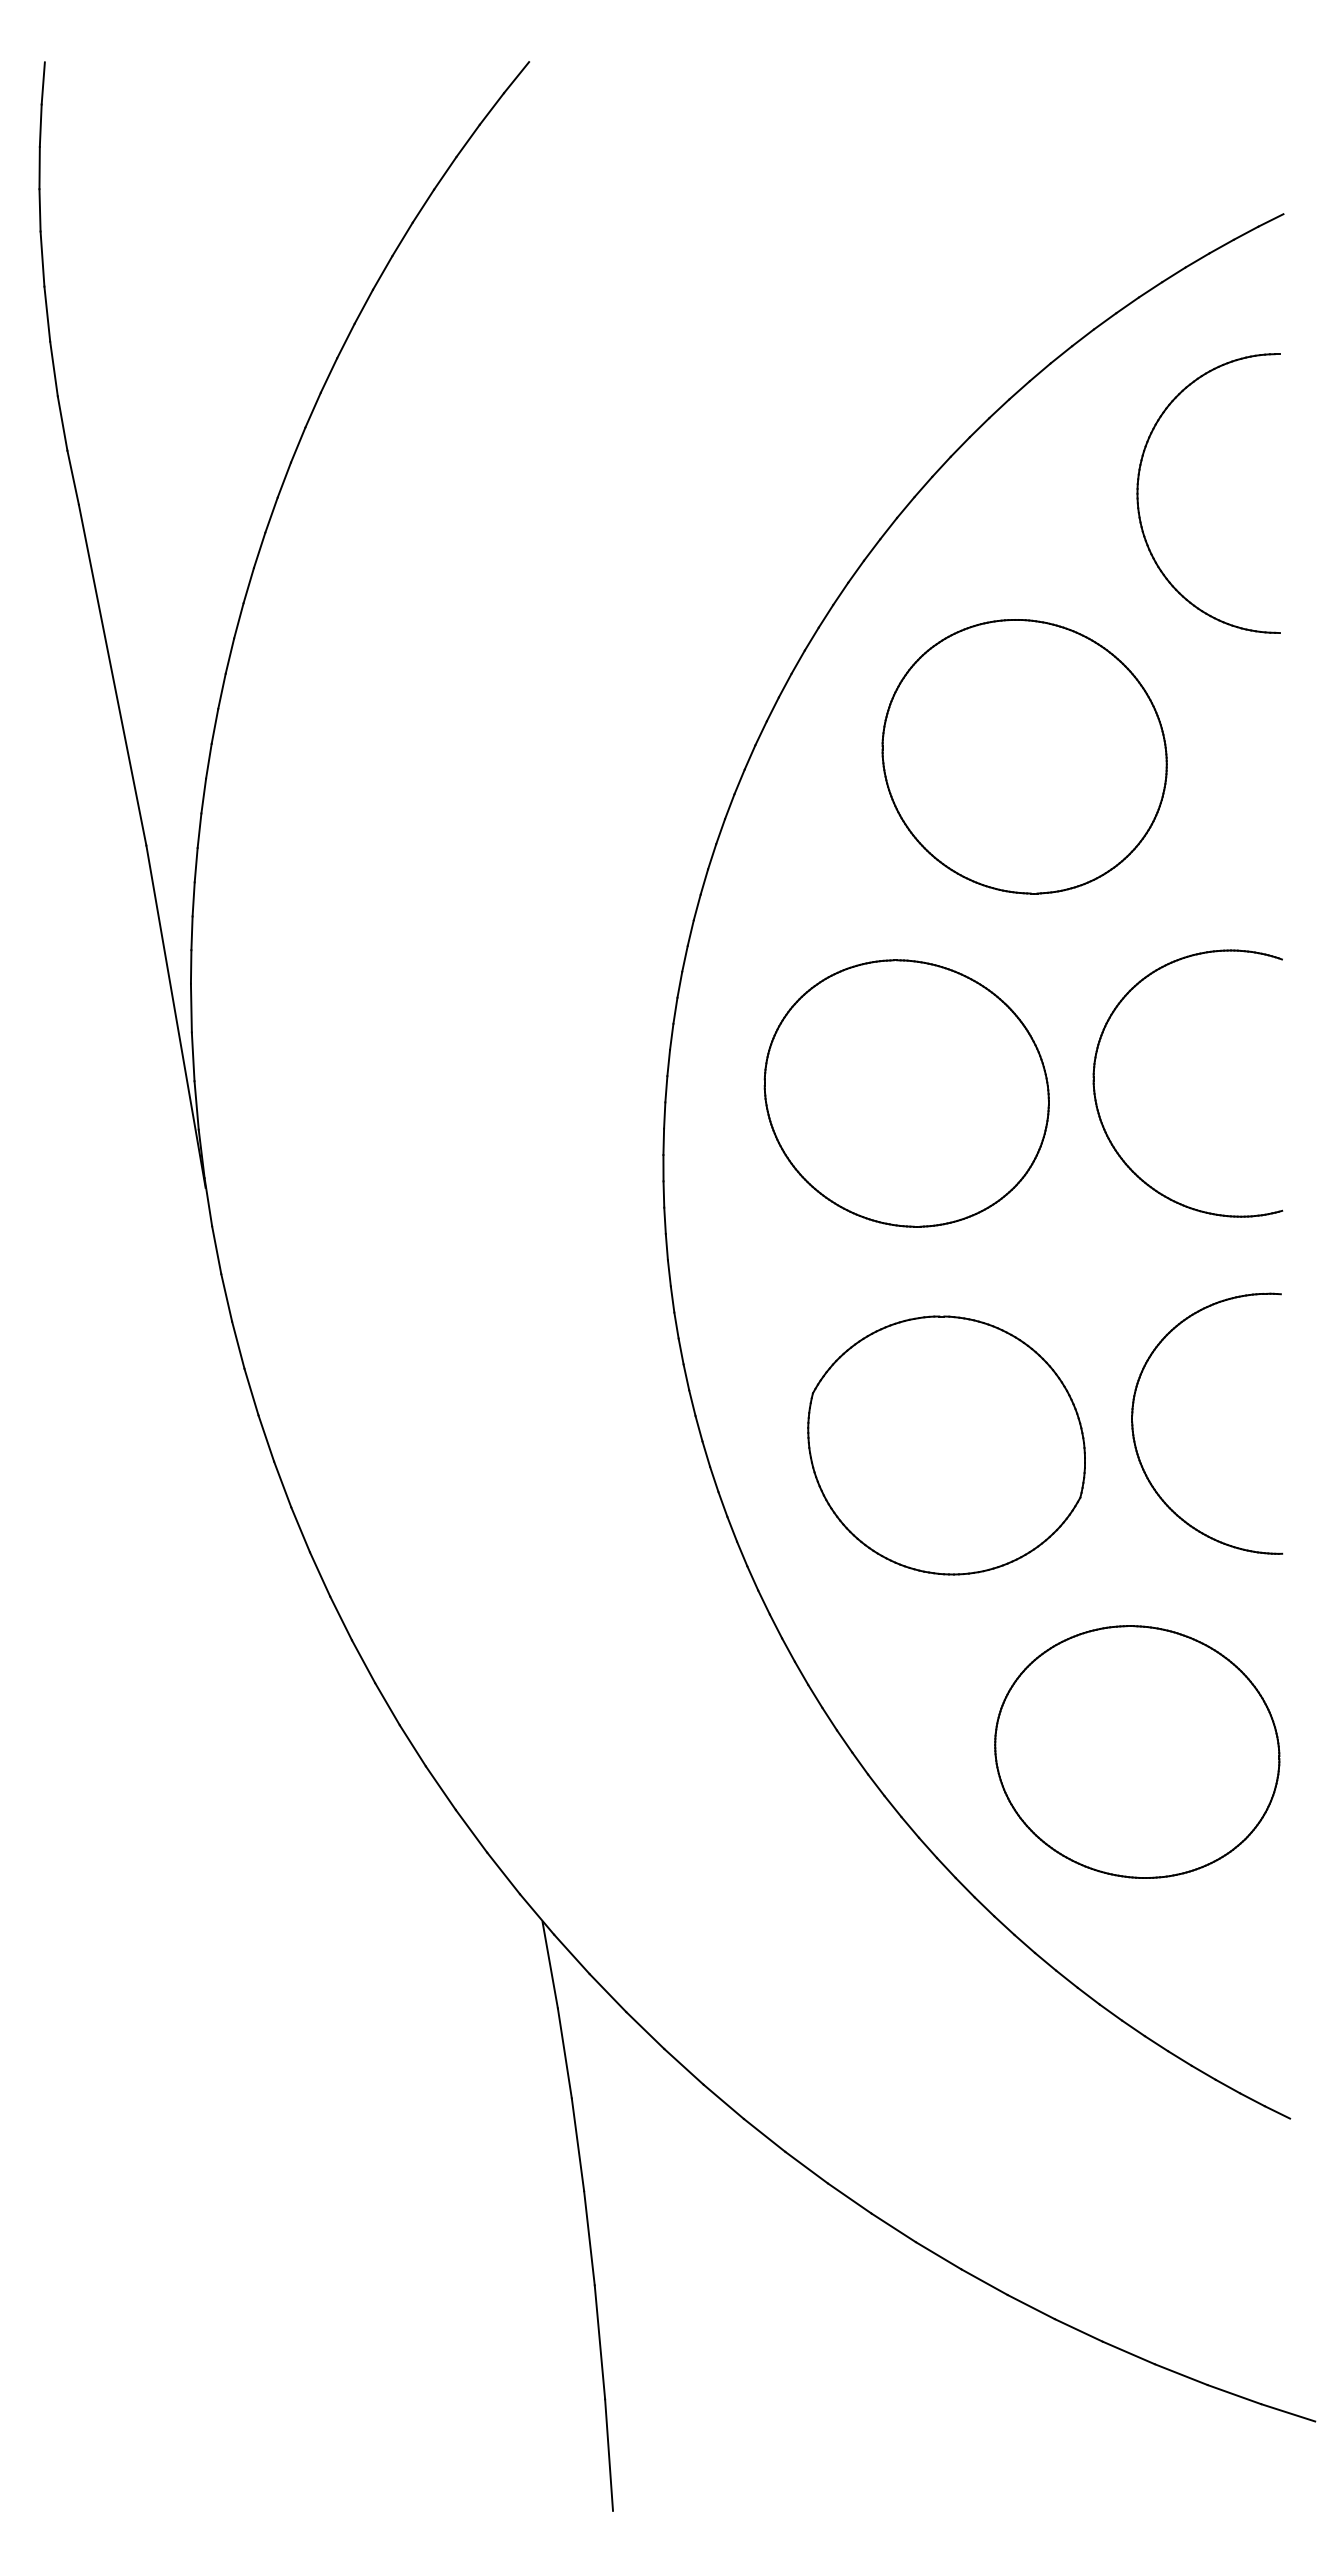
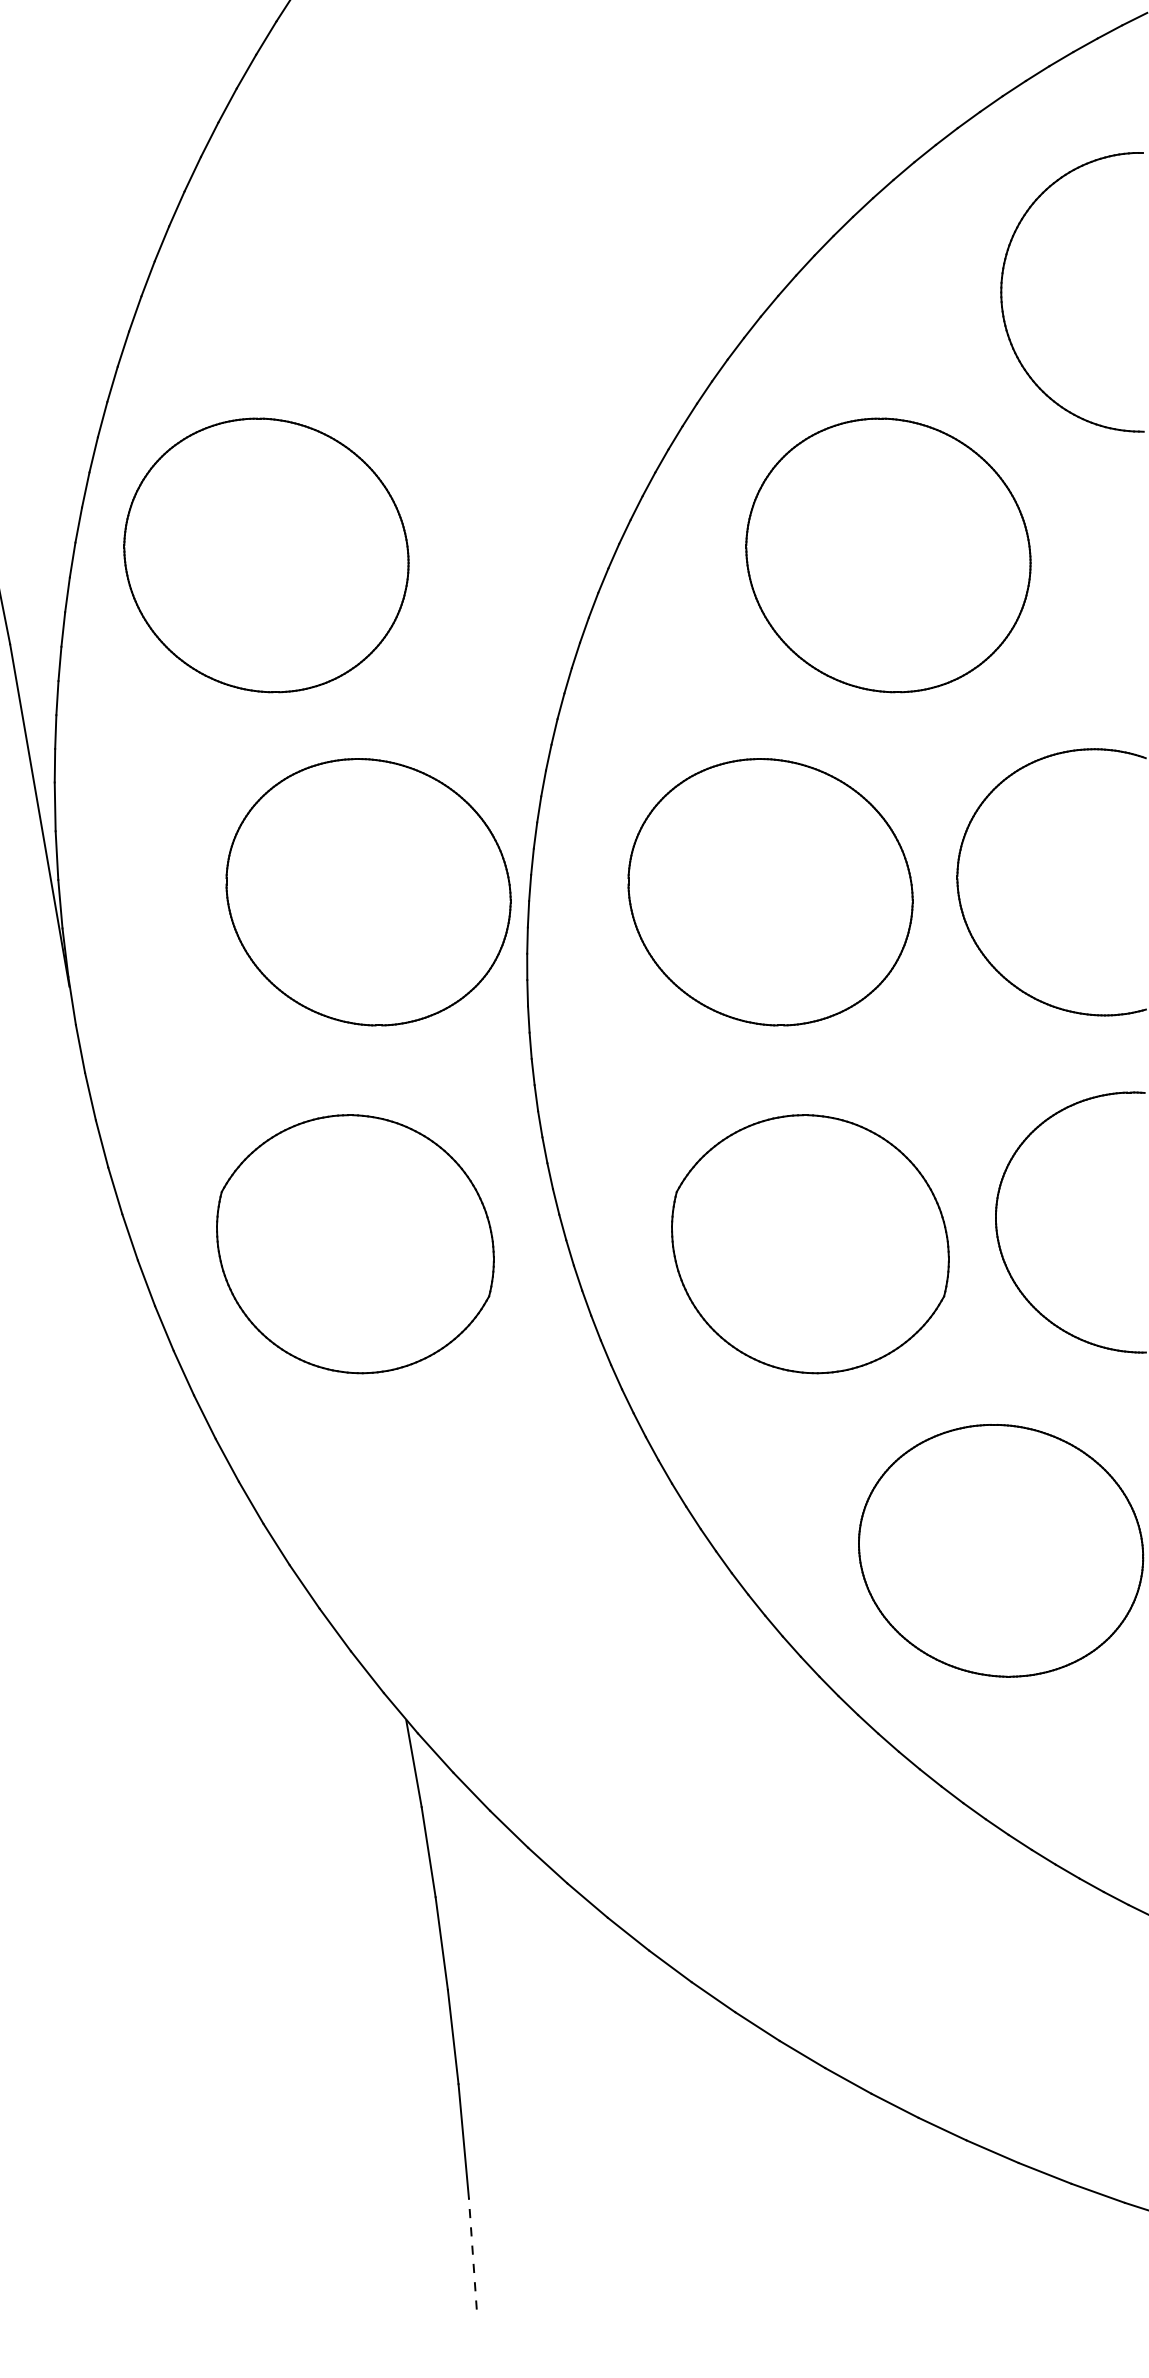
part: (402, 756) -> (266, 555), added
part: (504, 1093) -> (368, 892), added
part: (491, 1445) -> (355, 1244), added
line: (609, 2455) -> (473, 2254), solid -> dashed

